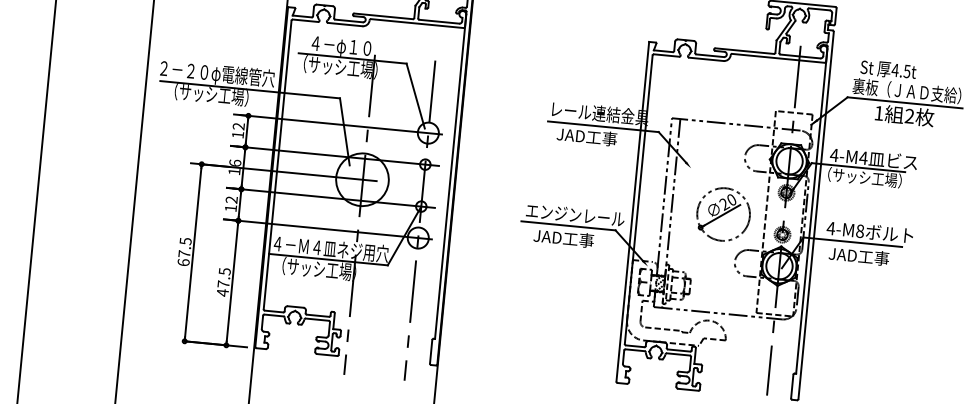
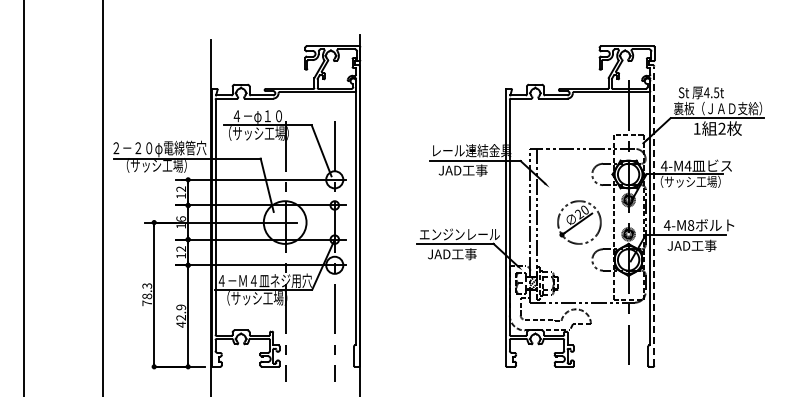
line: (816, 215) -> (654, 216), solid -> dashed
text: (185, 251) -> (147, 294), 67.5 -> 78.3
text: (223, 277) -> (180, 312), 47.5 -> 42.9

